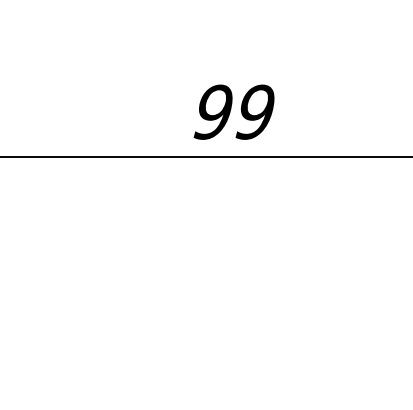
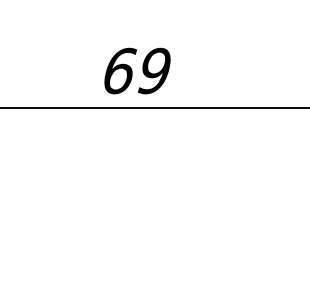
text: (213, 111) -> (119, 70), 99 -> 69

